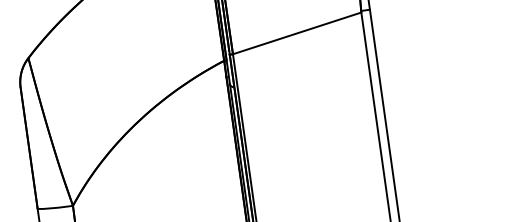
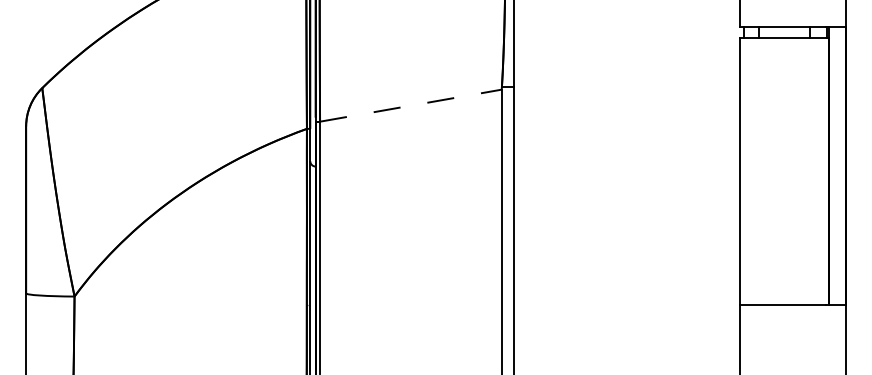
line: (297, 33) -> (411, 105), solid -> dashed

